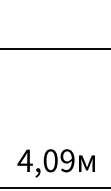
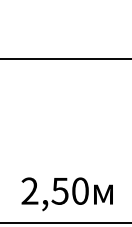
text: (45, 160) -> (54, 190), 4,09 -> 2,50

